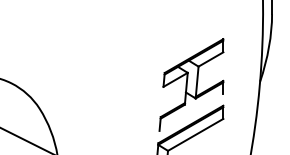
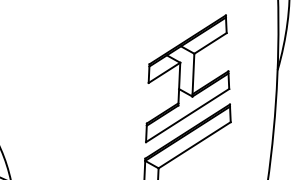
line: (191, 112) -> (187, 115), added

